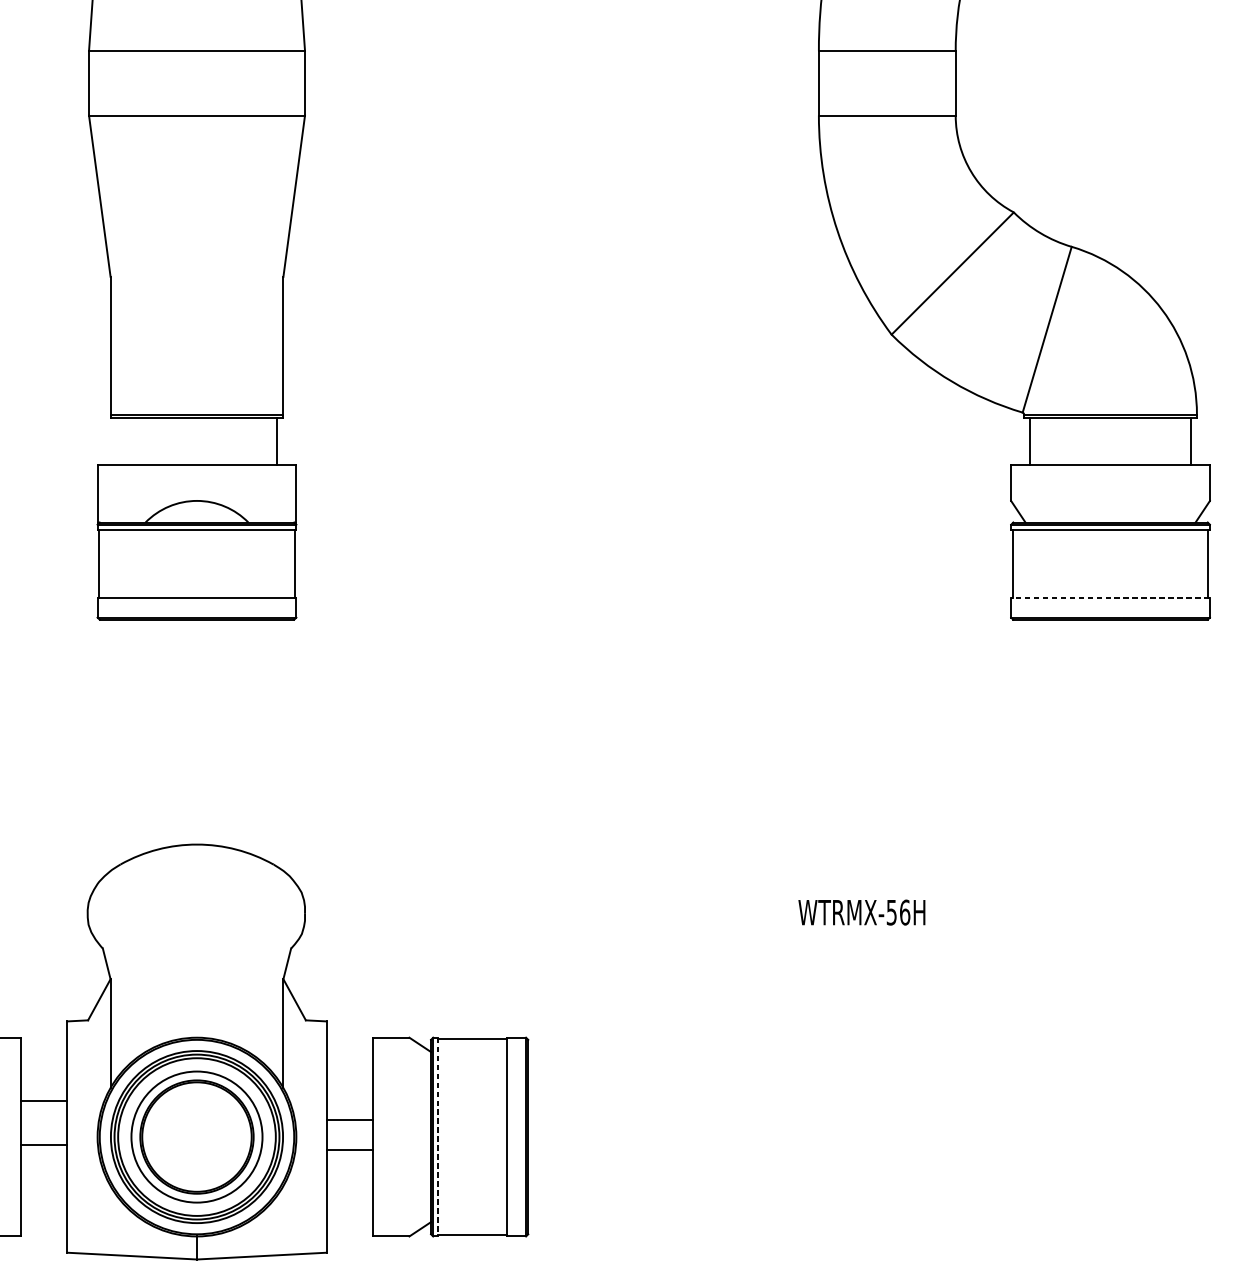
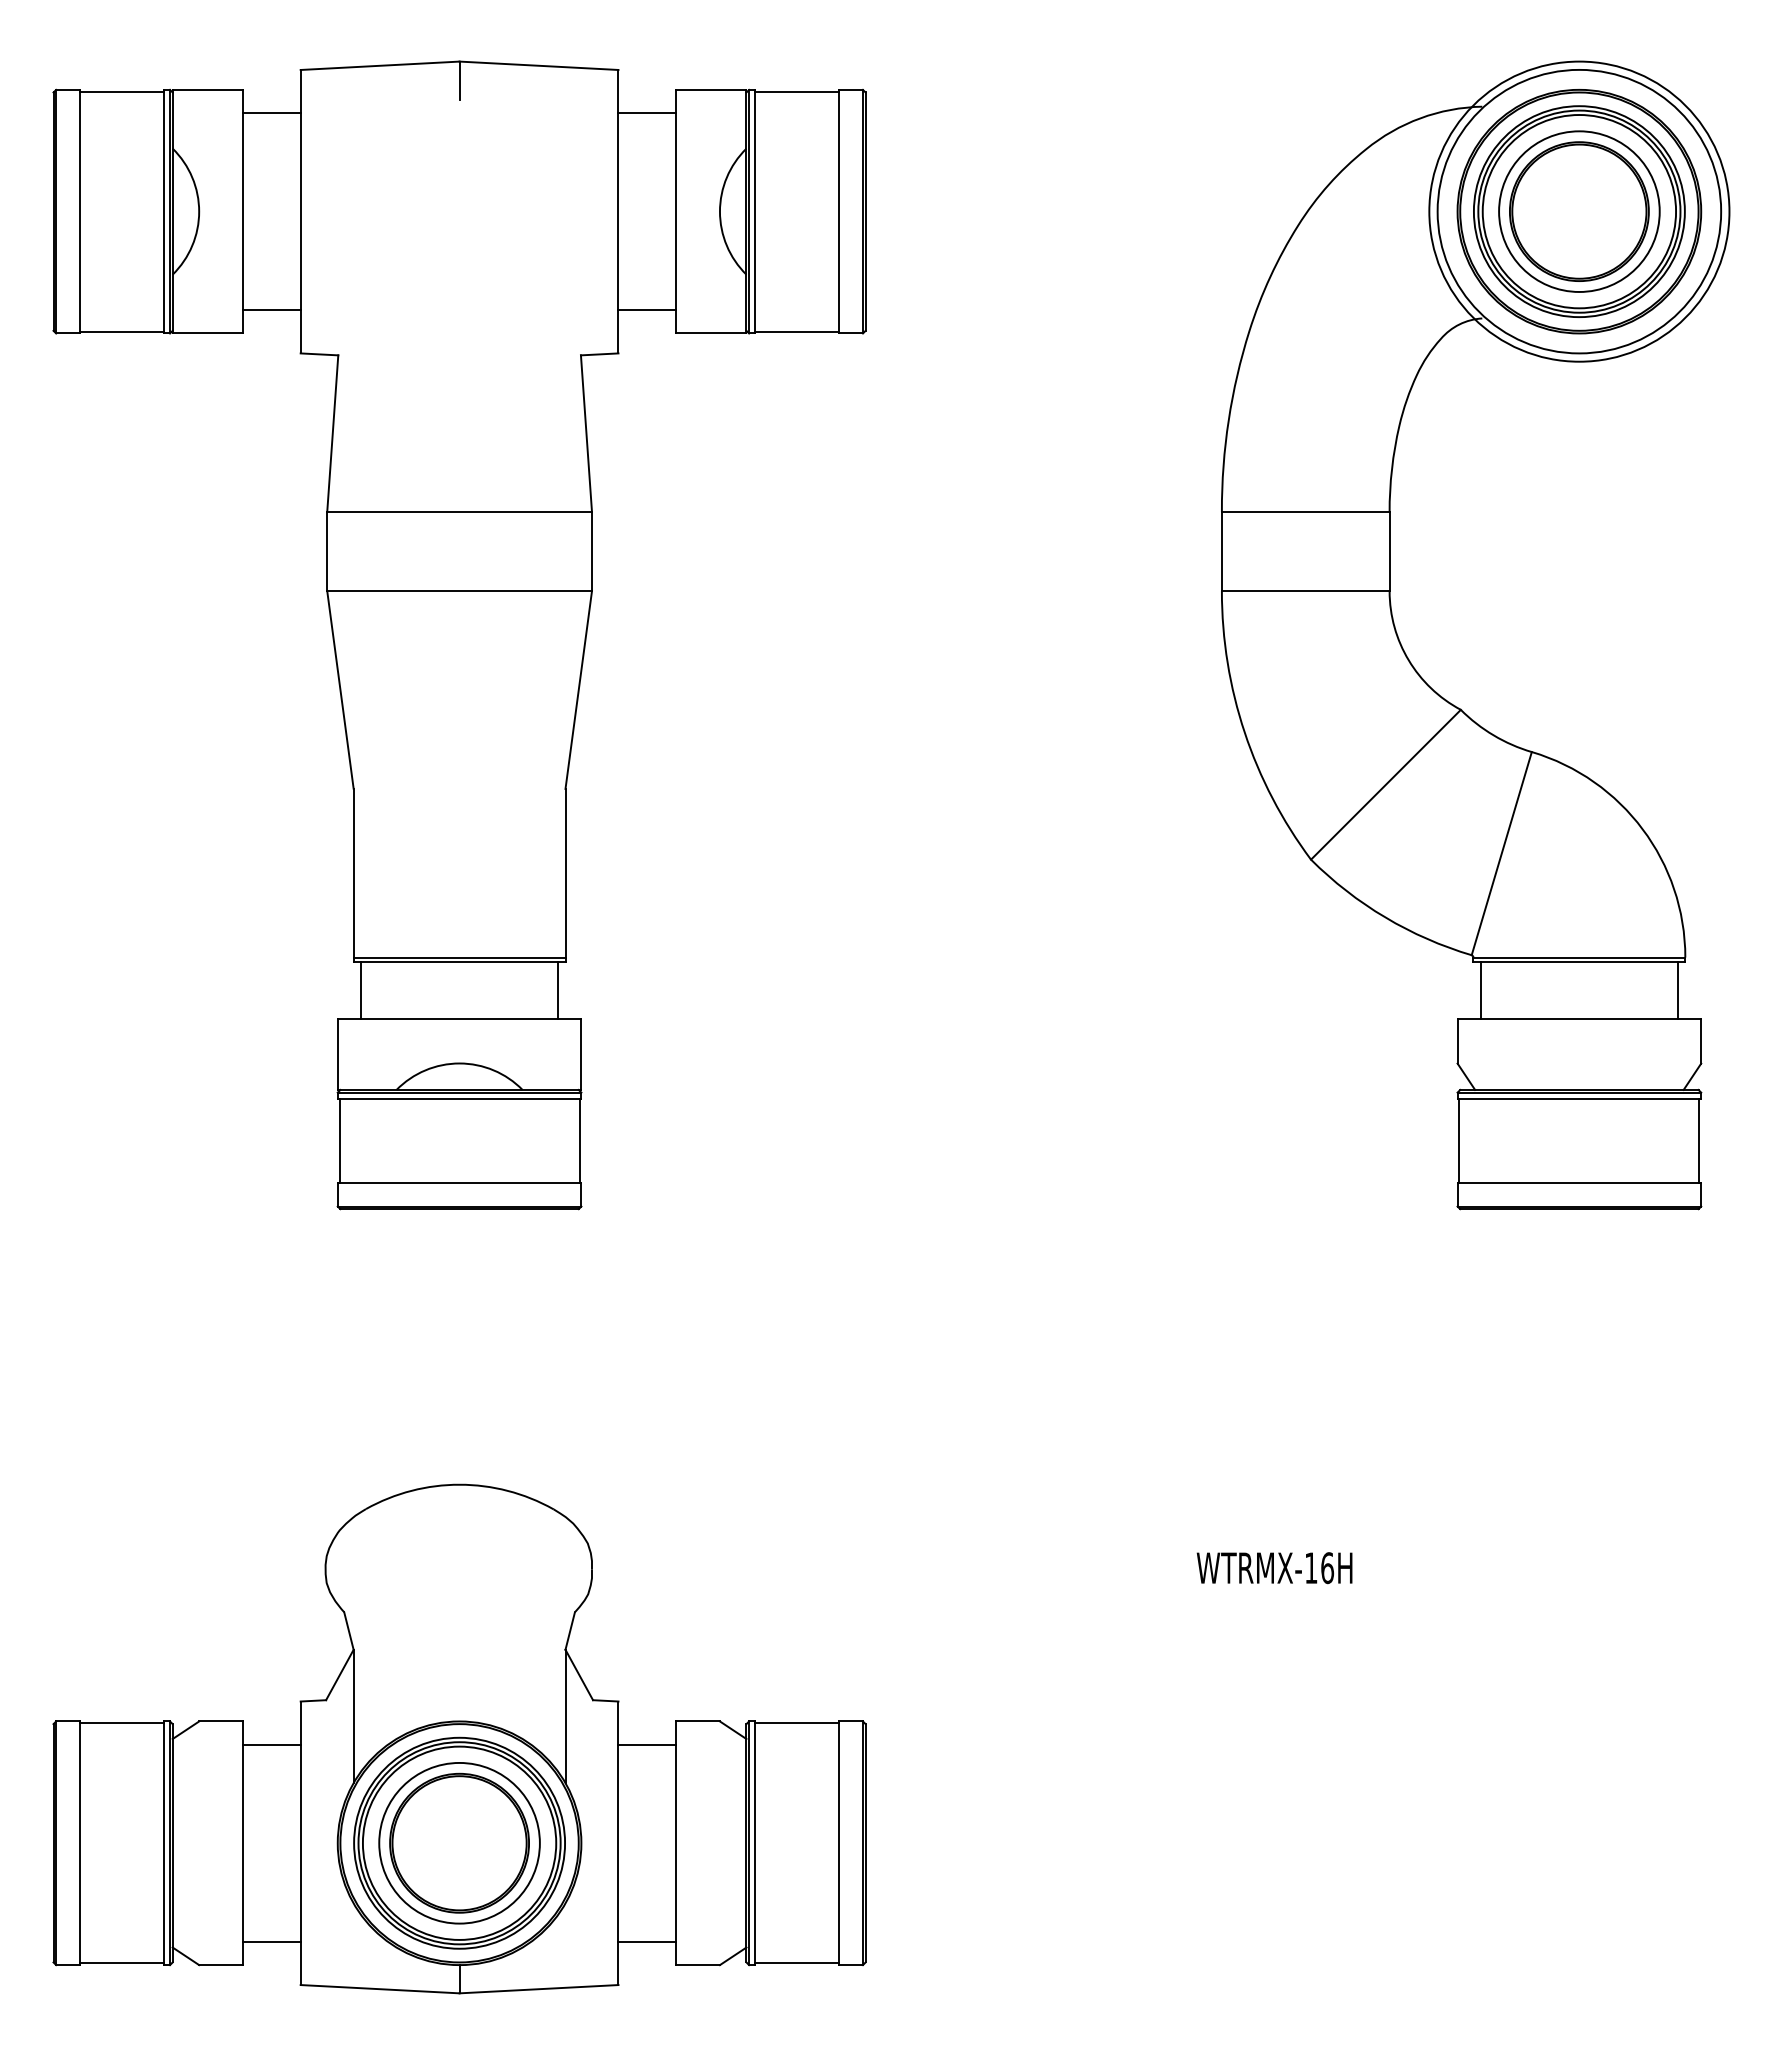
line: (116, 441) -> (361, 990), added
line: (1110, 598) -> (1579, 1182), dashed -> solid
text: (891, 912) -> (1311, 1568), WTRMX-56H -> WTRMX-16H
line: (43, 1100) -> (271, 1744), moved
line: (349, 1119) -> (646, 1744), moved
line: (438, 1137) -> (755, 1843), dashed -> solid
line: (43, 1144) -> (271, 1941), moved
line: (349, 1150) -> (646, 1941), moved

